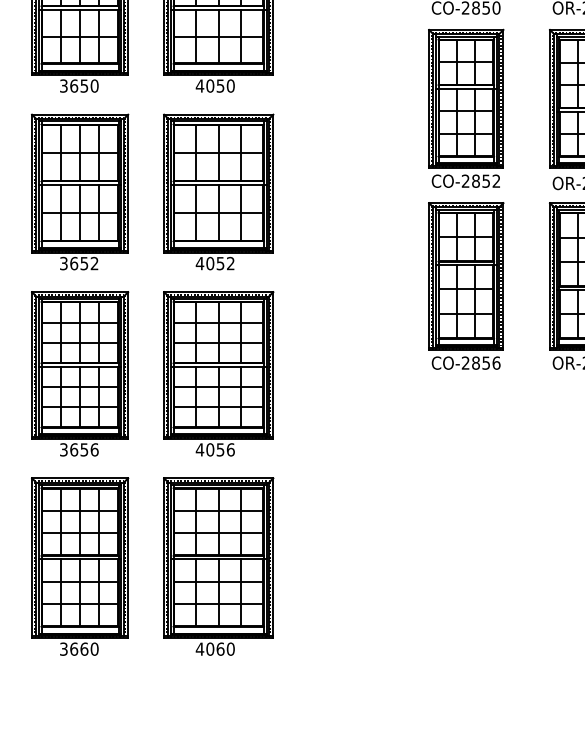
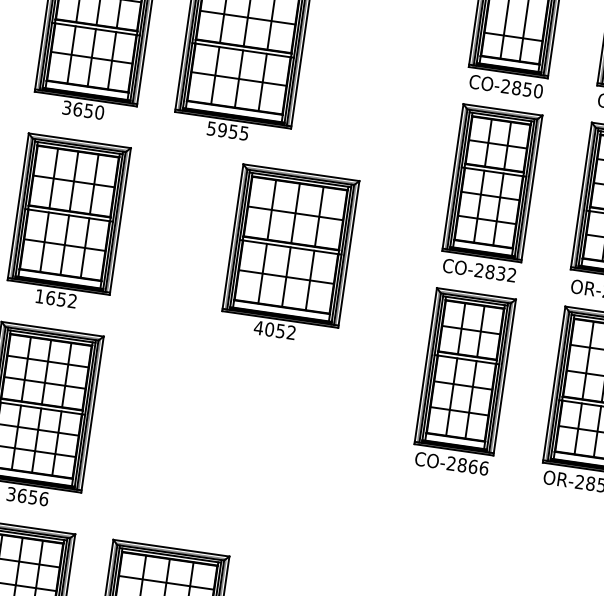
text: (214, 85) -> (227, 130), 4050 -> 5955
text: (486, 180) -> (501, 272), CO-2852 -> CO-2832
part: (218, 191) -> (289, 254), moved
text: (63, 263) -> (39, 296), 3652 -> 1652
text: (486, 362) -> (473, 466), CO-2856 -> CO-2866
part: (218, 373) -> (187, 436), removed

